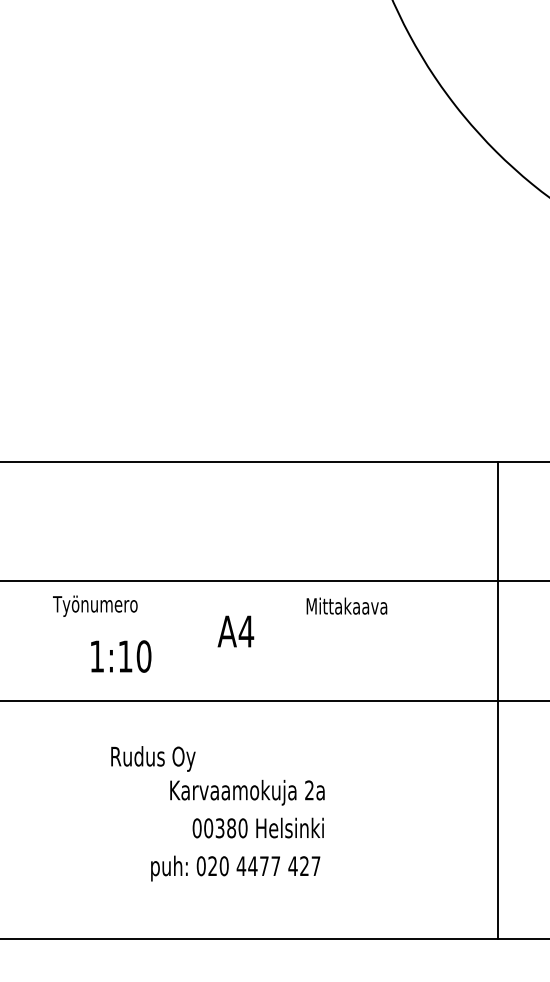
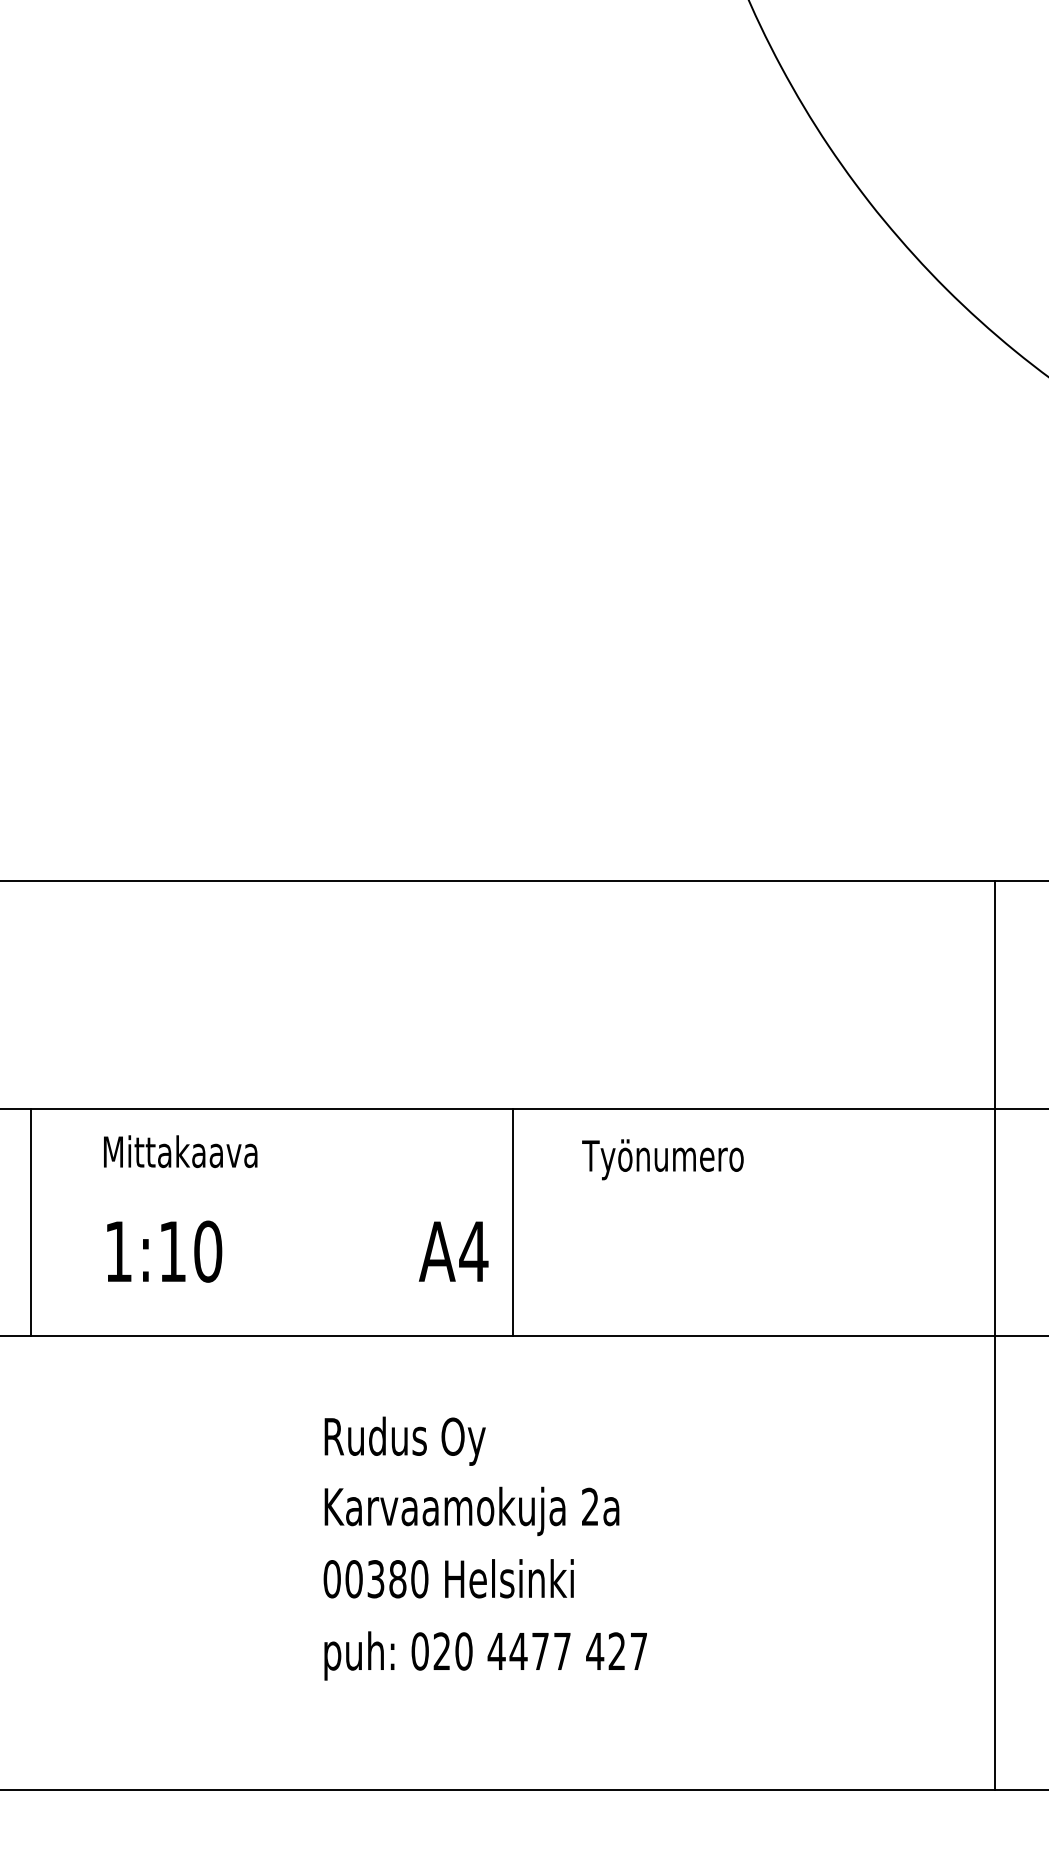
text: (95, 605) -> (182, 1154), Työnumero -> Mittakaava
text: (347, 608) -> (662, 1160), Mittakaava -> Työnumero
text: (235, 631) -> (452, 1251), moved
line: (16, 640) -> (31, 1221), added
line: (269, 640) -> (514, 1221), added
text: (121, 656) -> (165, 1251), moved
line: (497, 700) -> (994, 1335), moved
text: (153, 758) -> (405, 1440), moved
text: (257, 827) -> (447, 1577), moved
text: (235, 868) -> (485, 1655), moved

